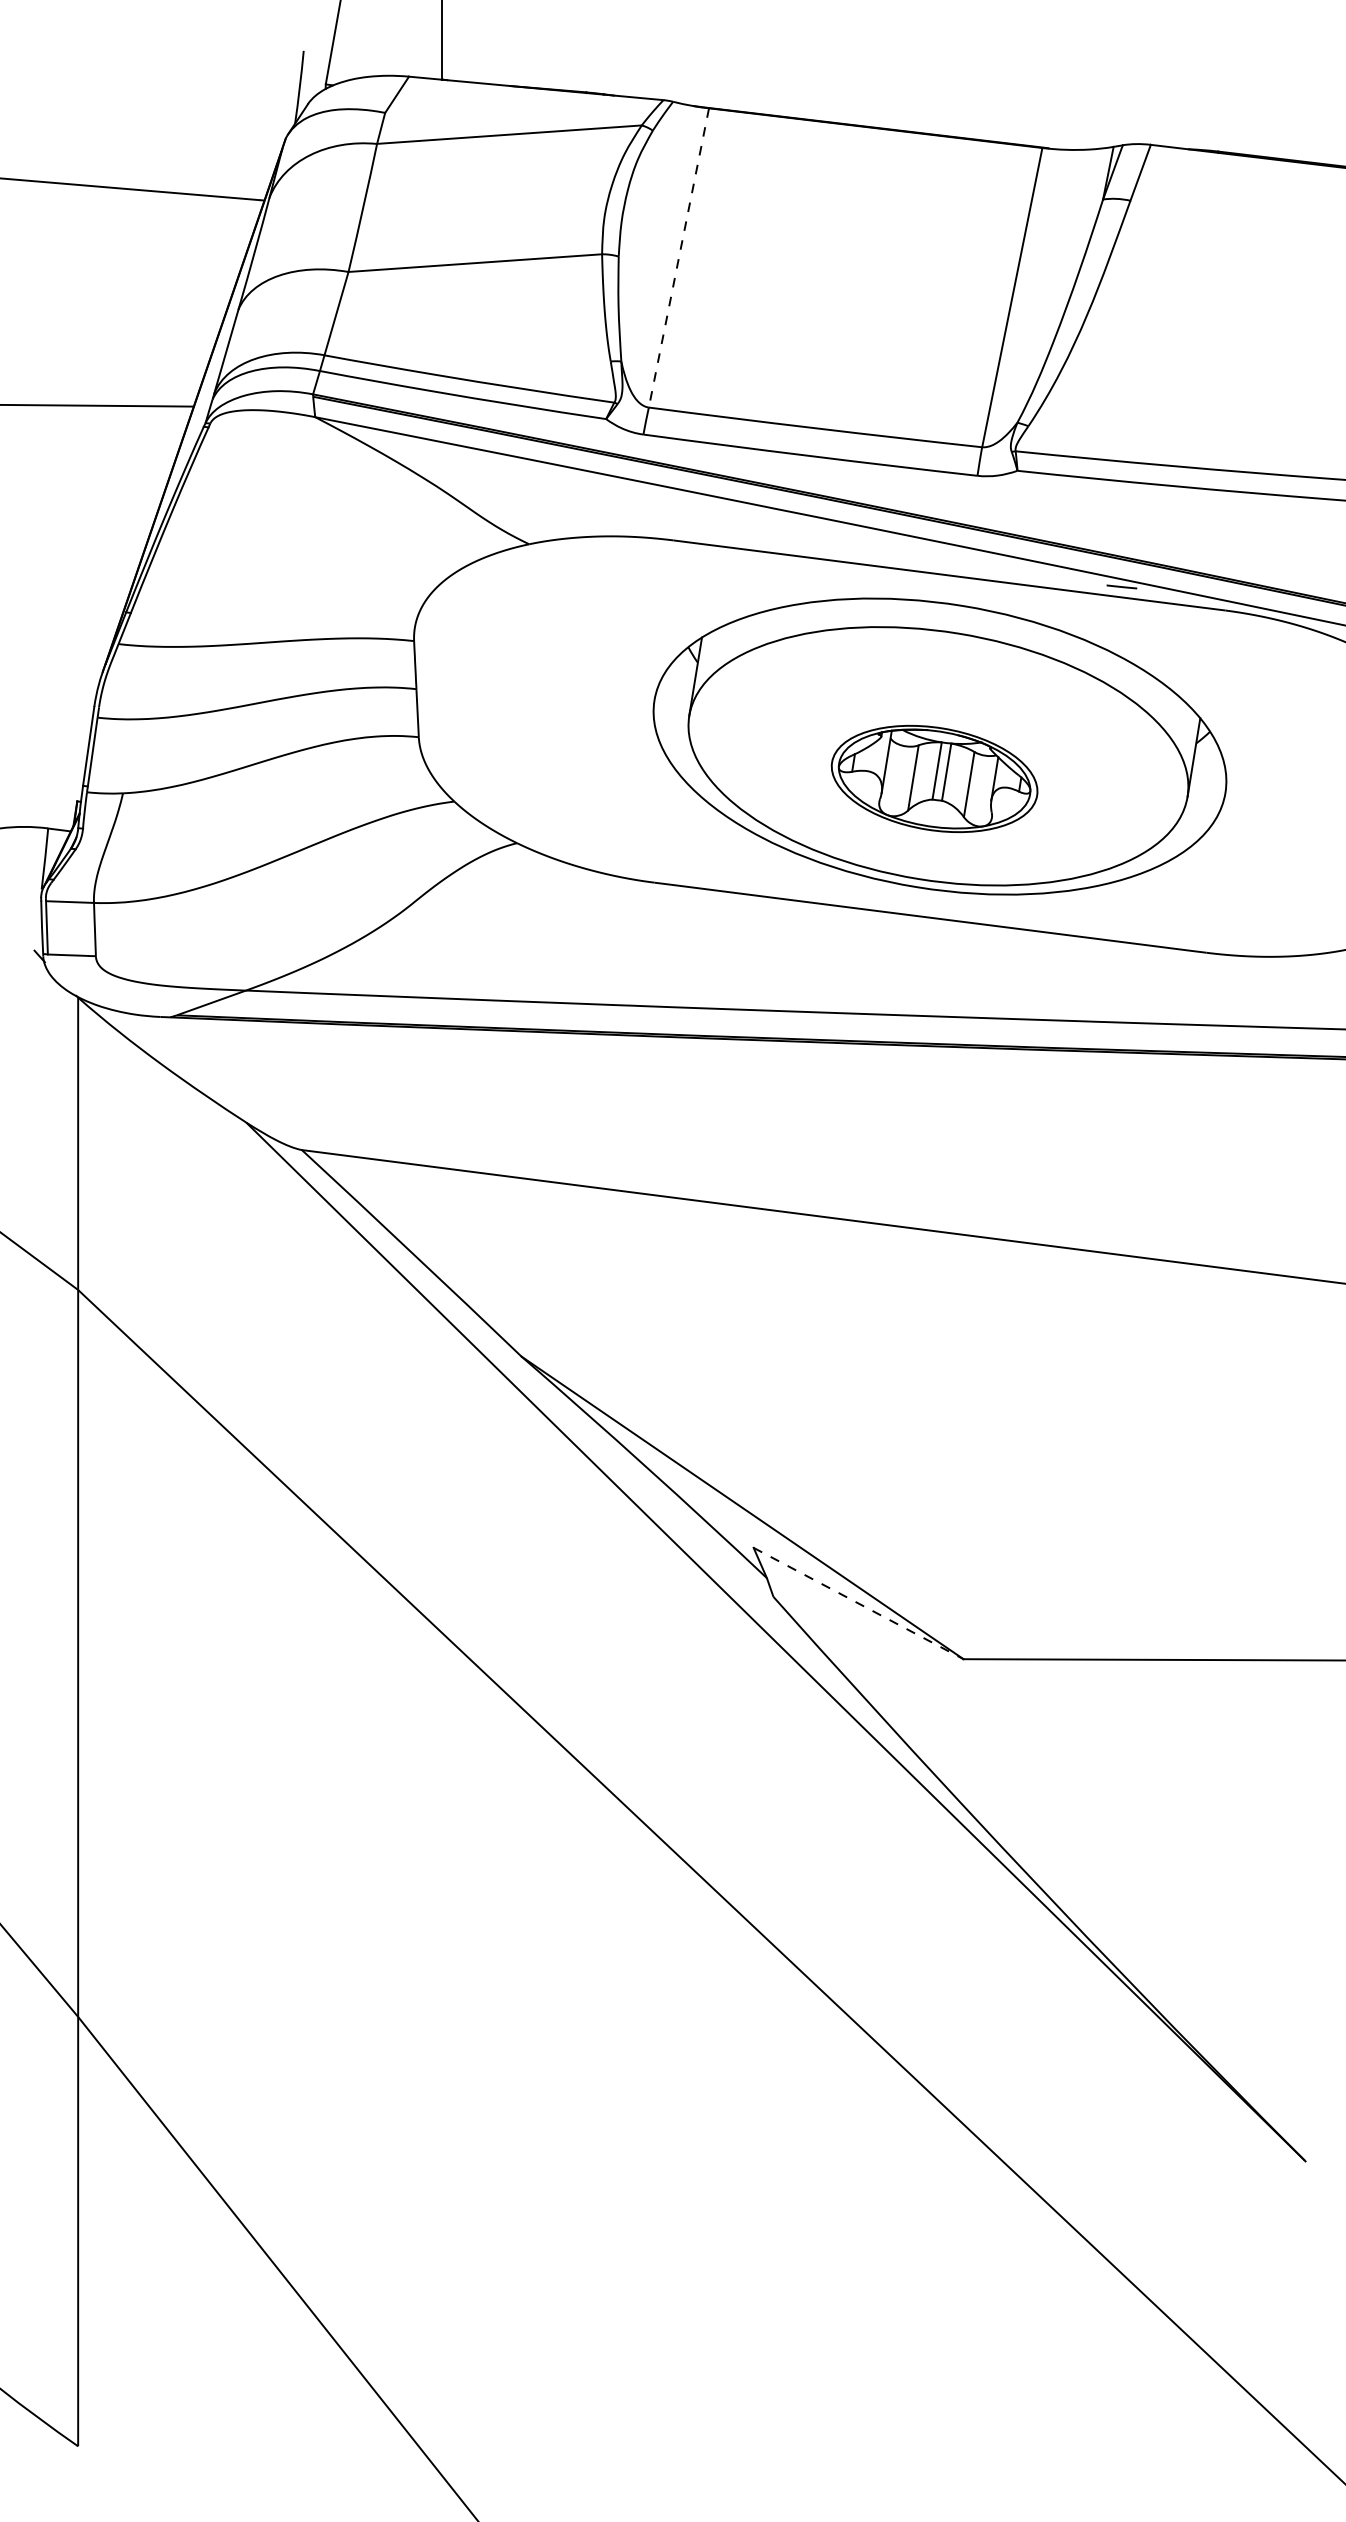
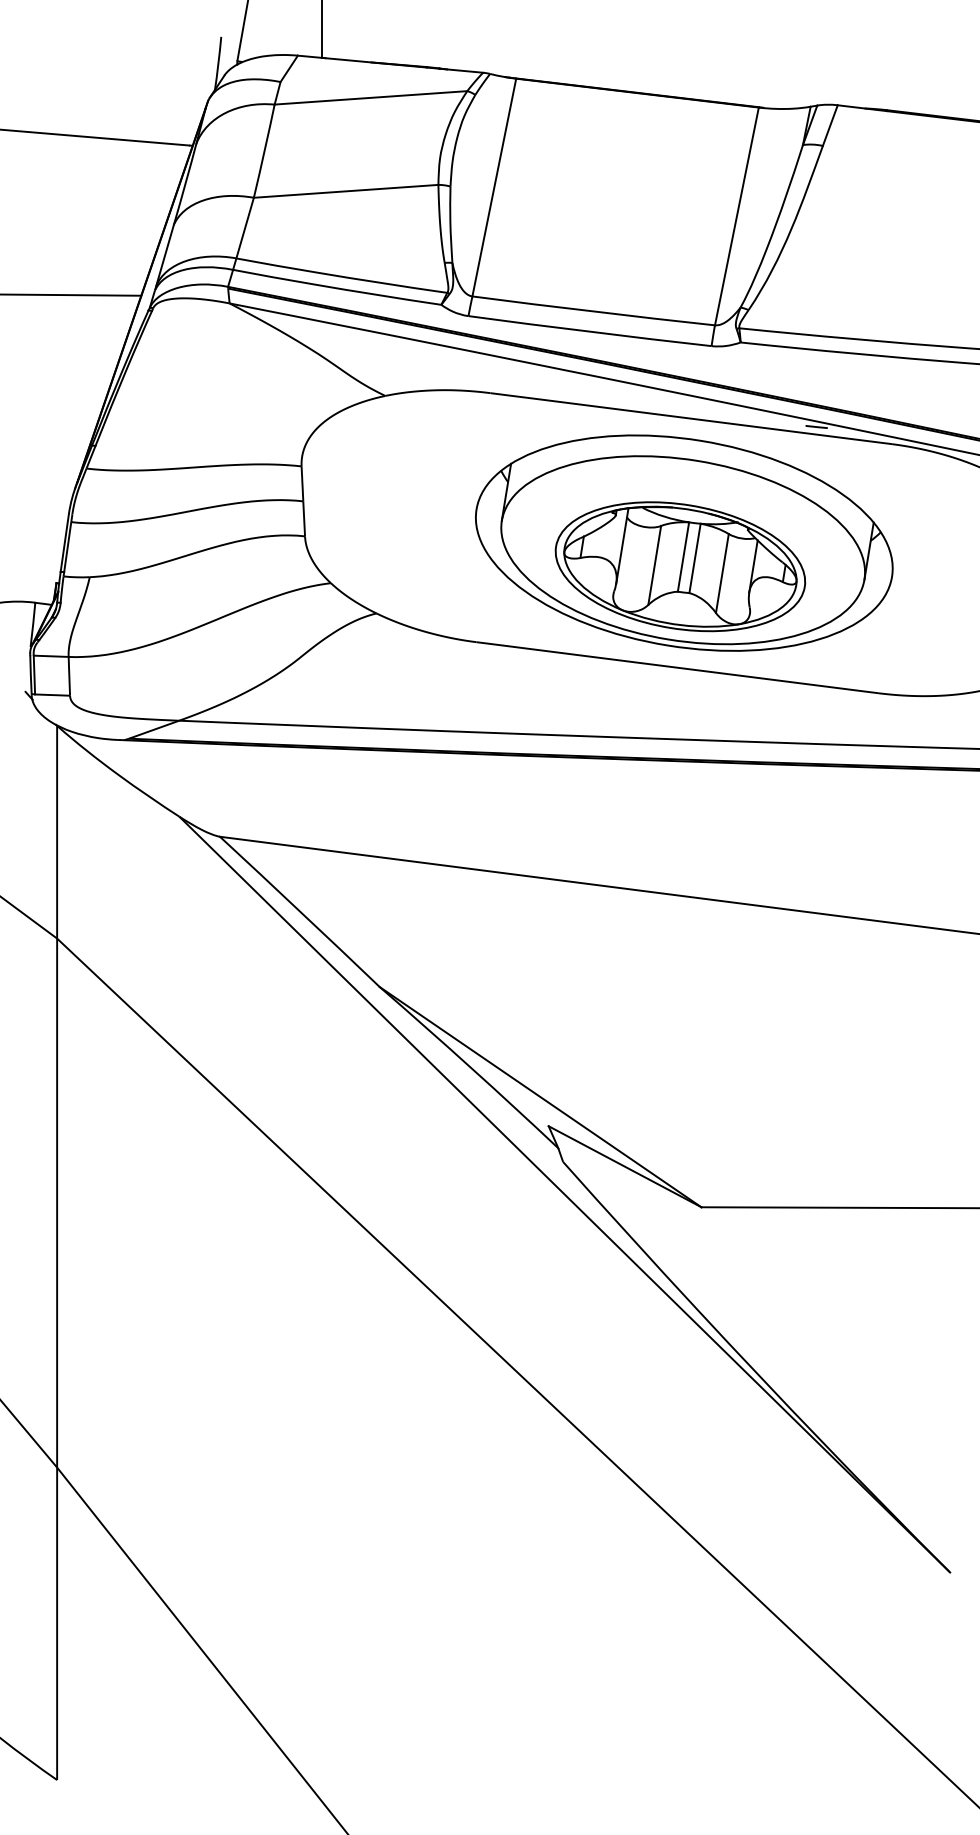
line: (678, 257) -> (494, 187), dashed -> solid
part: (934, 778) -> (680, 566), size x1.67
line: (858, 1603) -> (624, 1166), dashed -> solid

